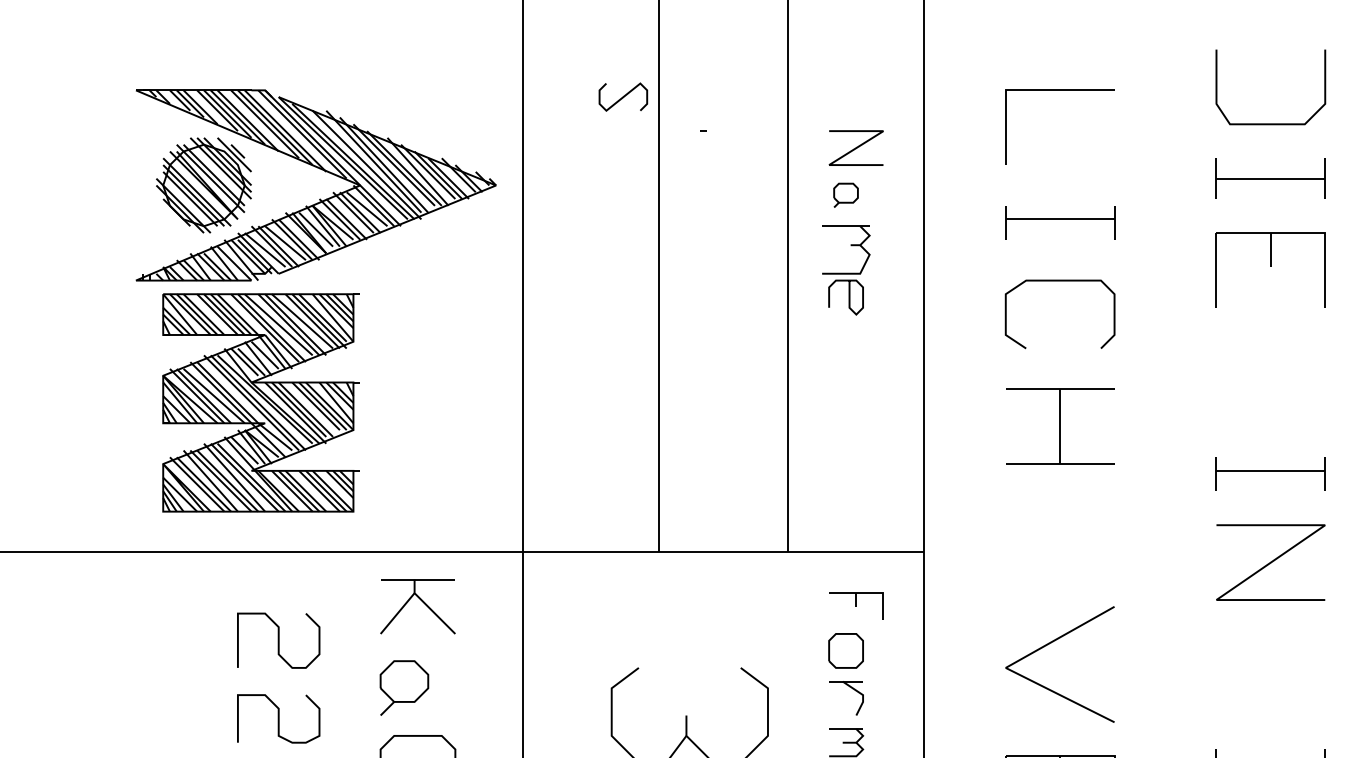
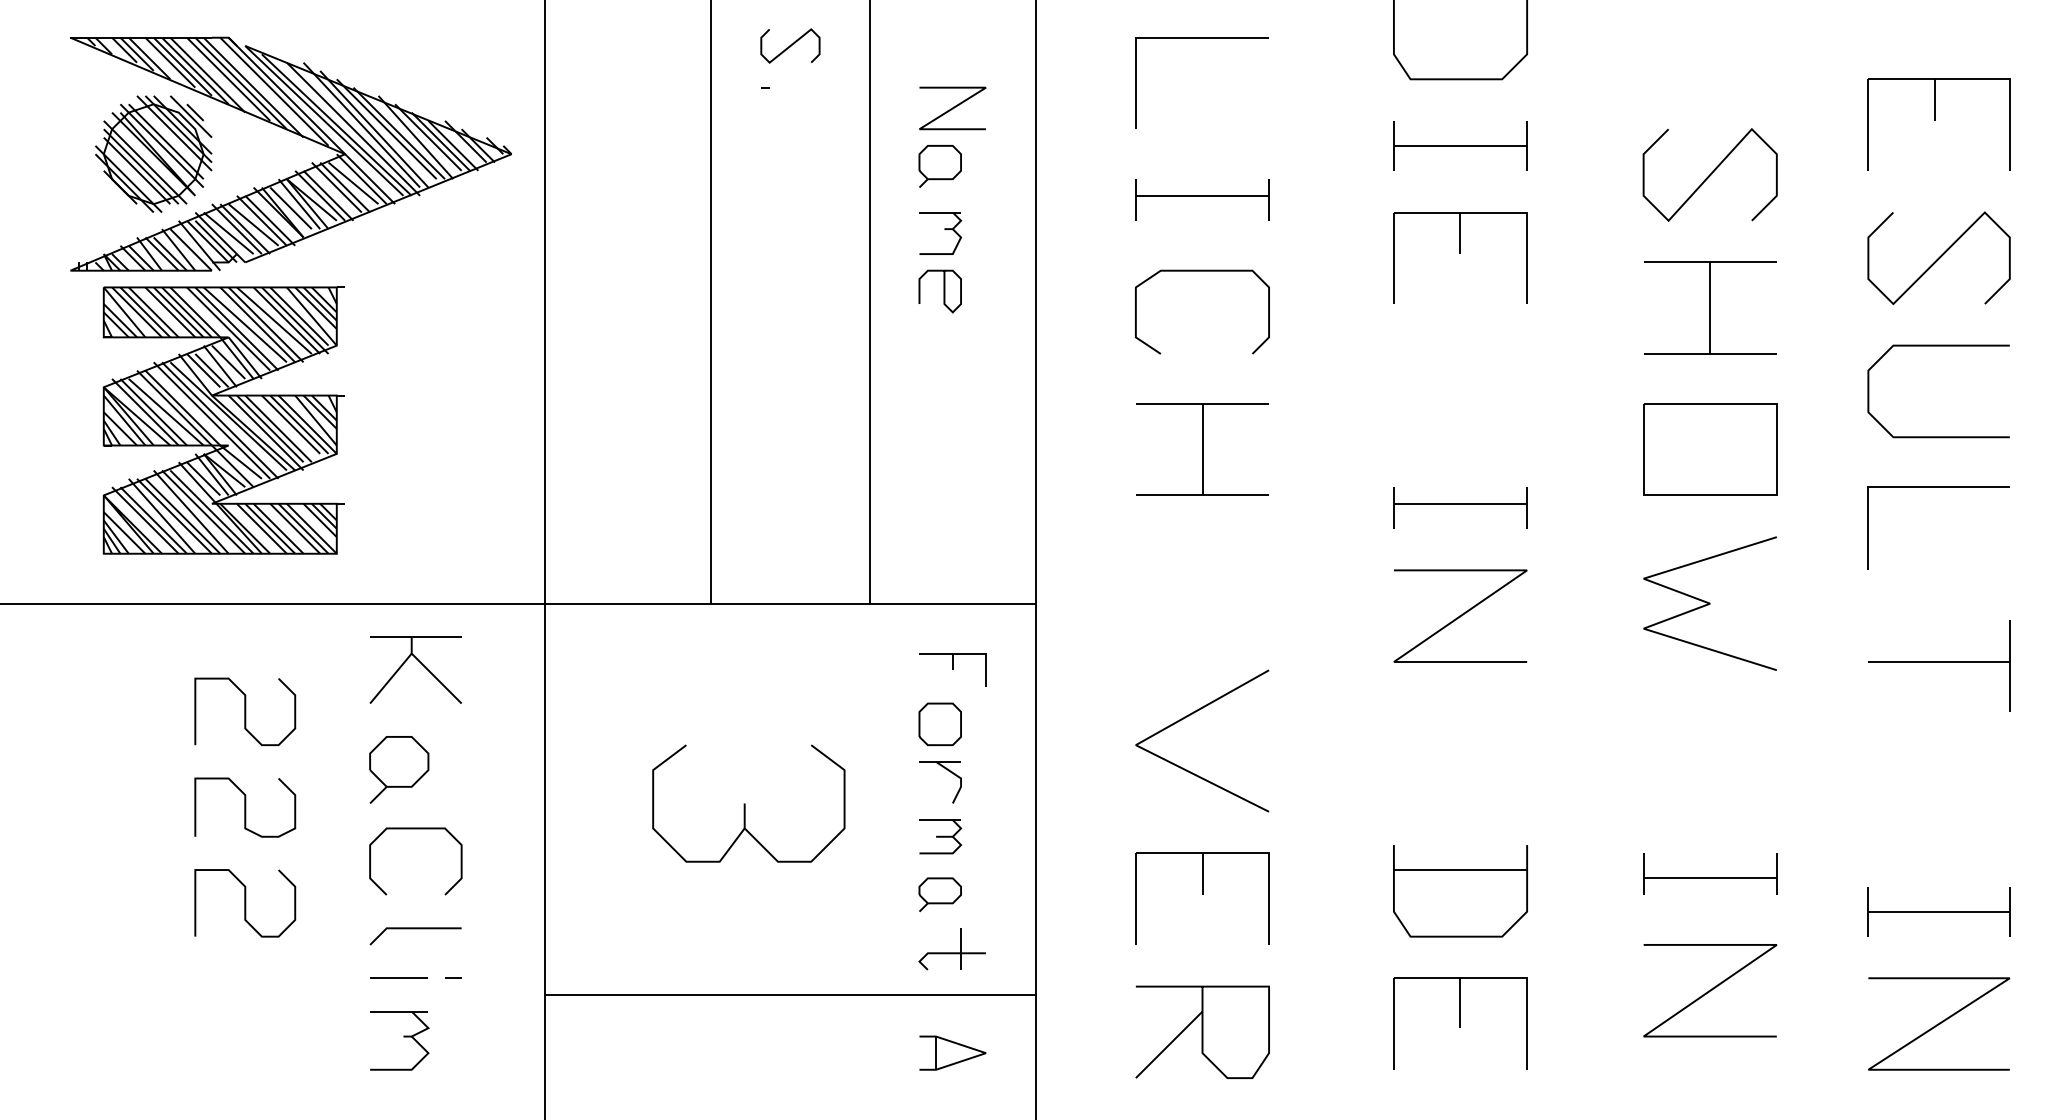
curve: (623, 96) -> (790, 45), moved
part: (845, 195) -> (939, 166), size x1.43
part: (846, 250) -> (940, 233), size x0.71

